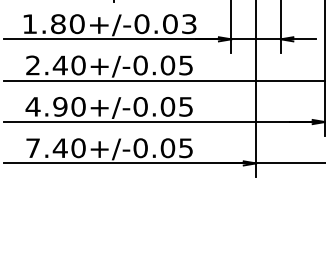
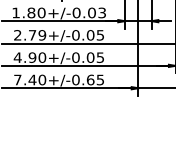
text: (67, 65) -> (36, 35), 2.40+/-0.05 -> 2.79+/-0.05
text: (167, 147) -> (90, 79), 7.40+/-0.05 -> 7.40+/-0.65

